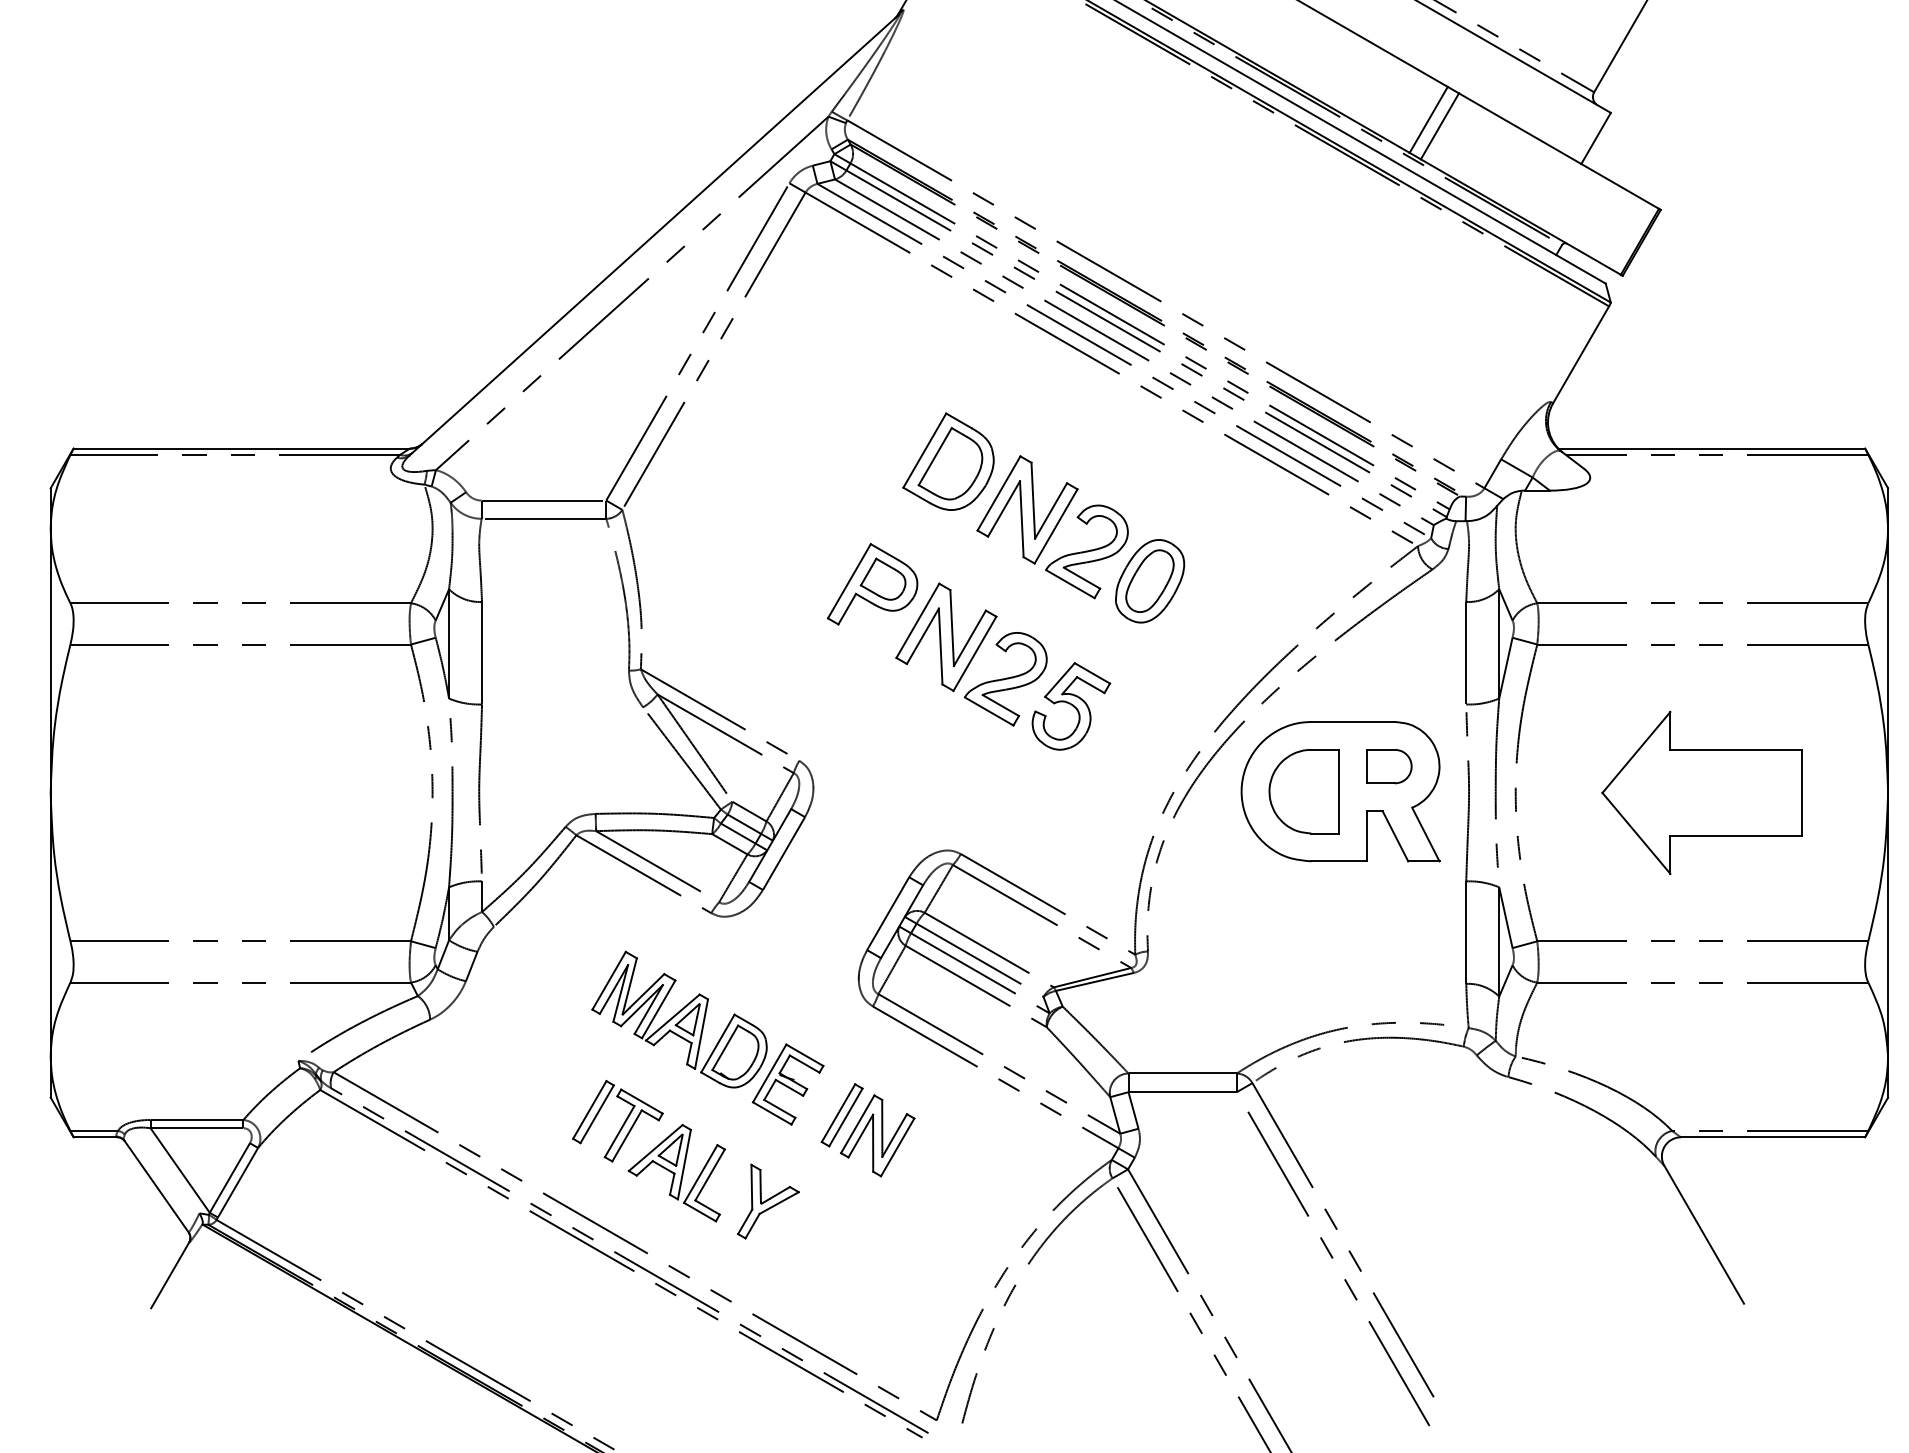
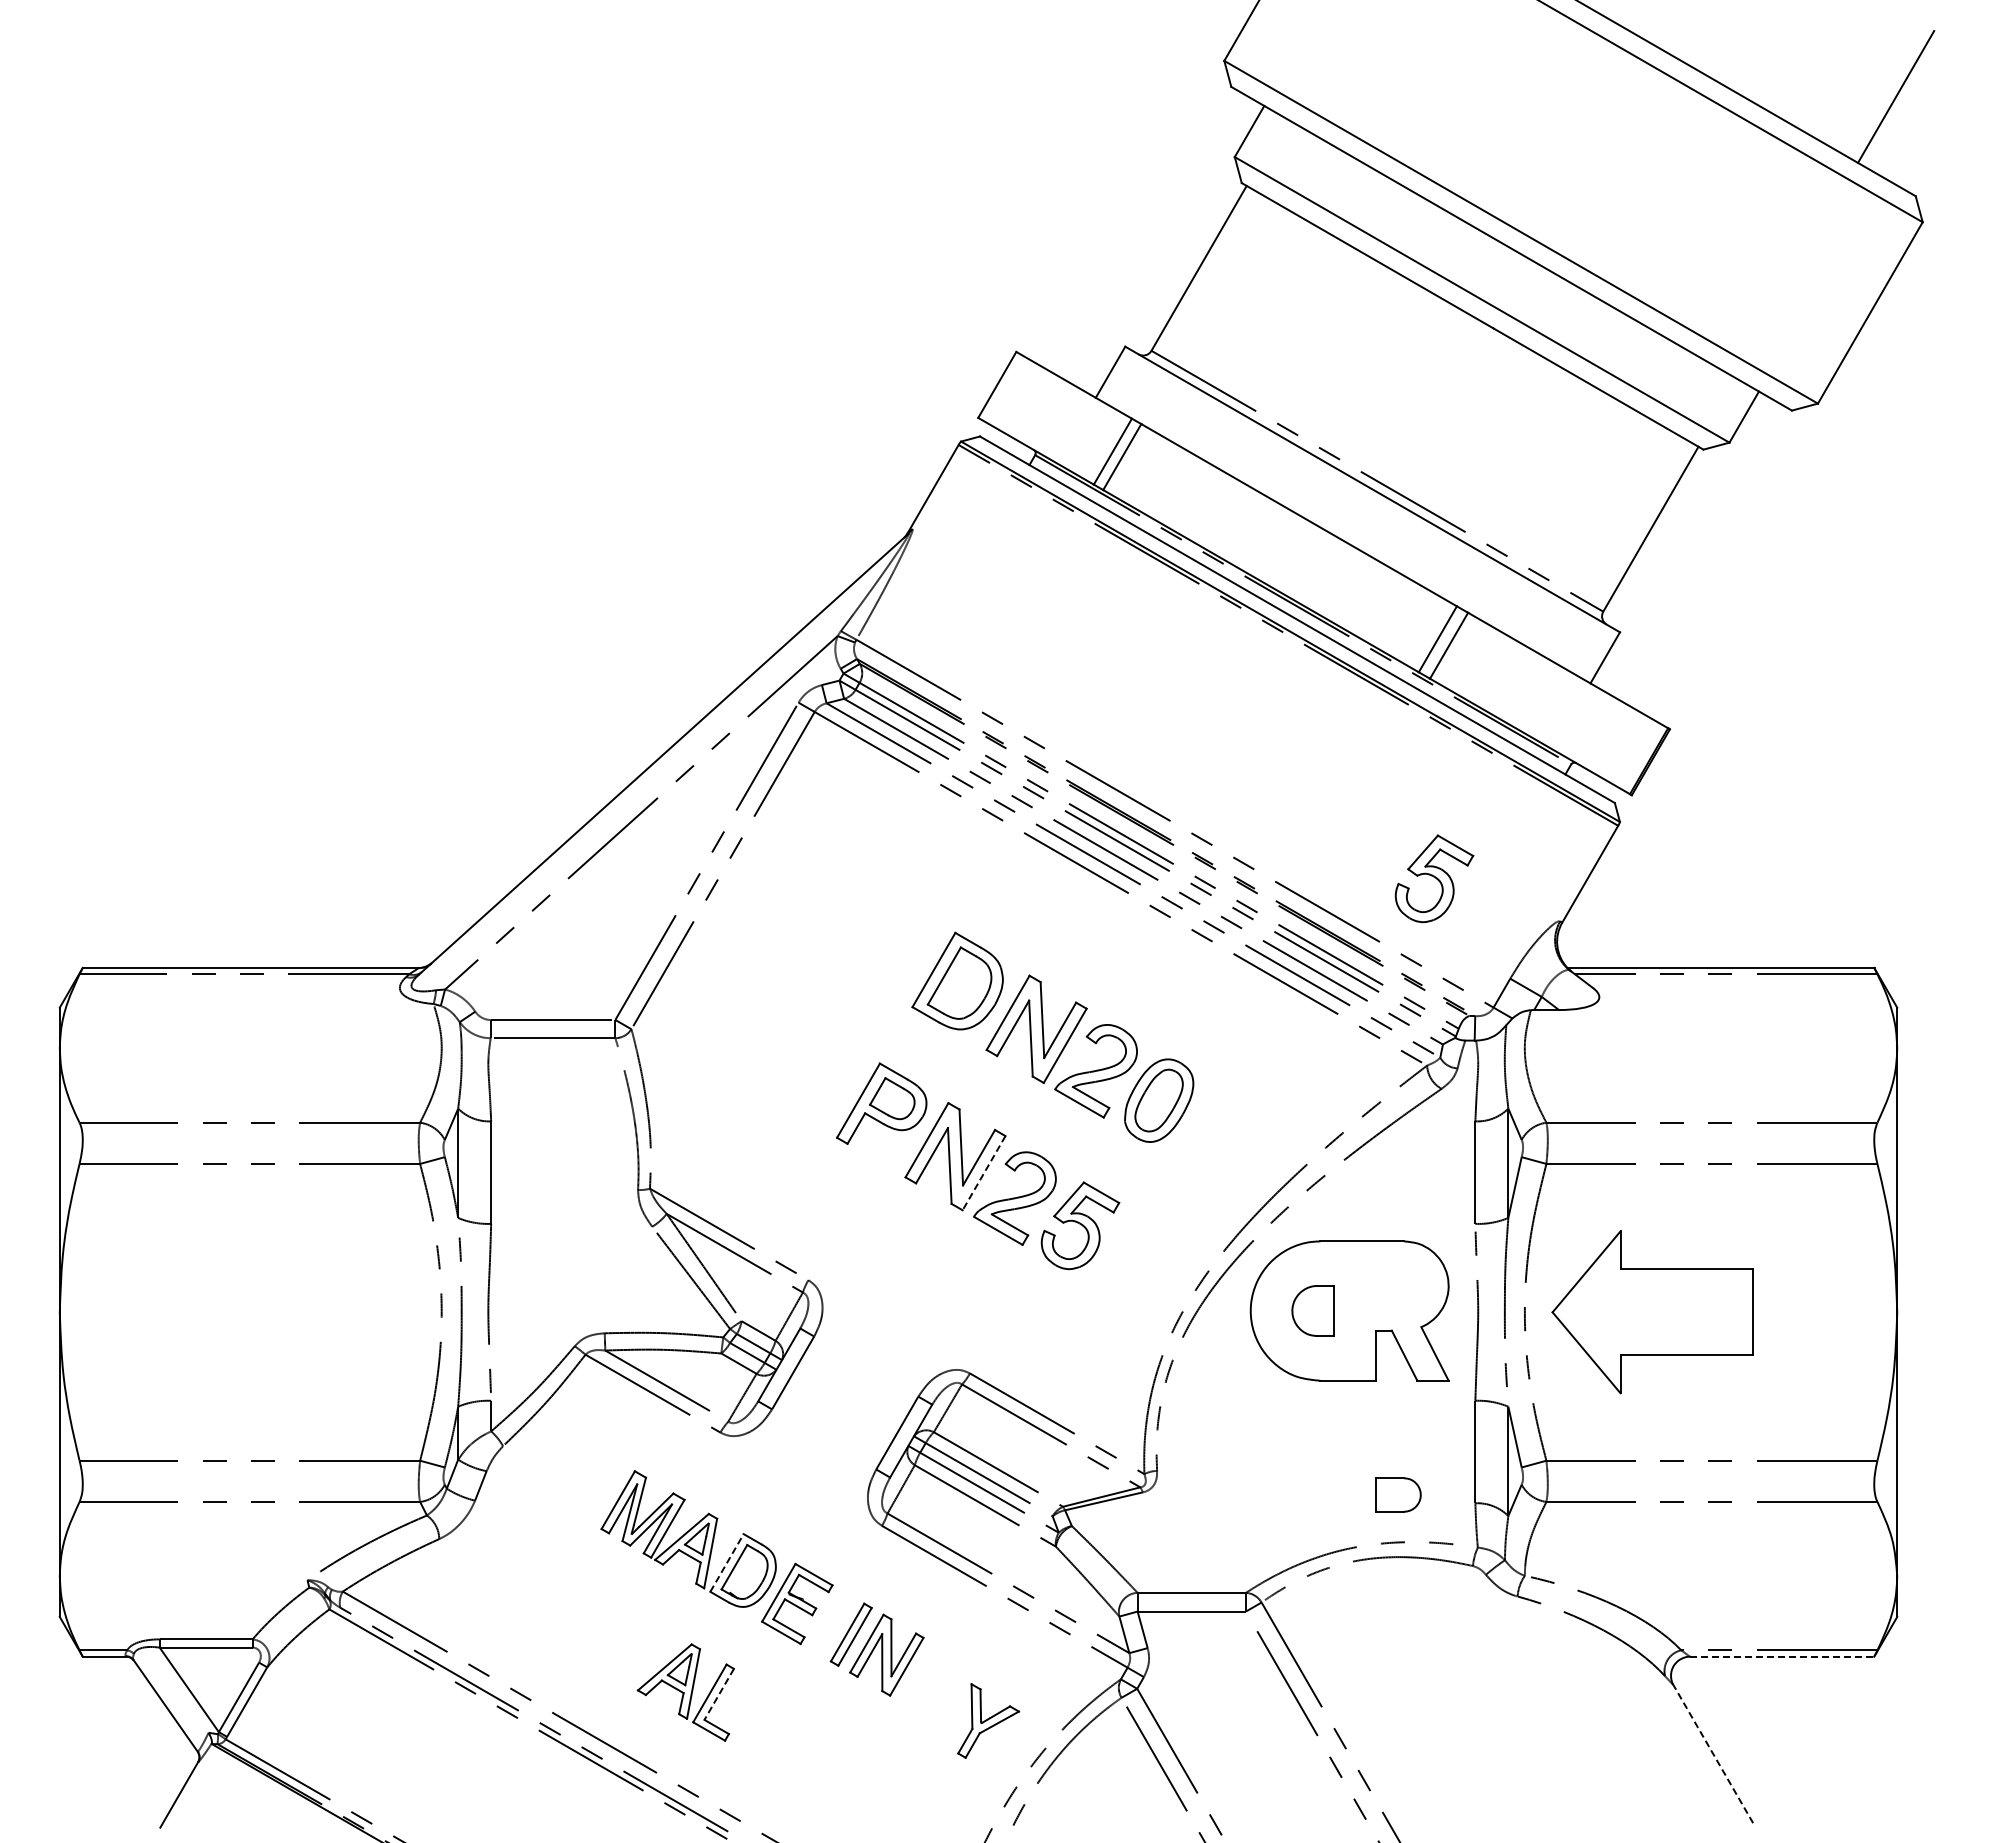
part: (1425, 359) -> (1434, 878), added
line: (975, 654) -> (984, 1173), solid -> dashed
part: (1389, 766) -> (1398, 1494), moved
part: (1303, 791) -> (1312, 1310), size x0.6
part: (1702, 793) -> (1652, 1312), moved
line: (718, 1043) -> (727, 1562), solid -> dashed
part: (623, 1123) -> (632, 1642), removed
line: (1773, 1137) -> (1782, 1656), solid -> dashed
line: (709, 1175) -> (718, 1694), solid -> dashed
part: (768, 1201) -> (988, 1720), moved
line: (1704, 1235) -> (1713, 1754), solid -> dashed

